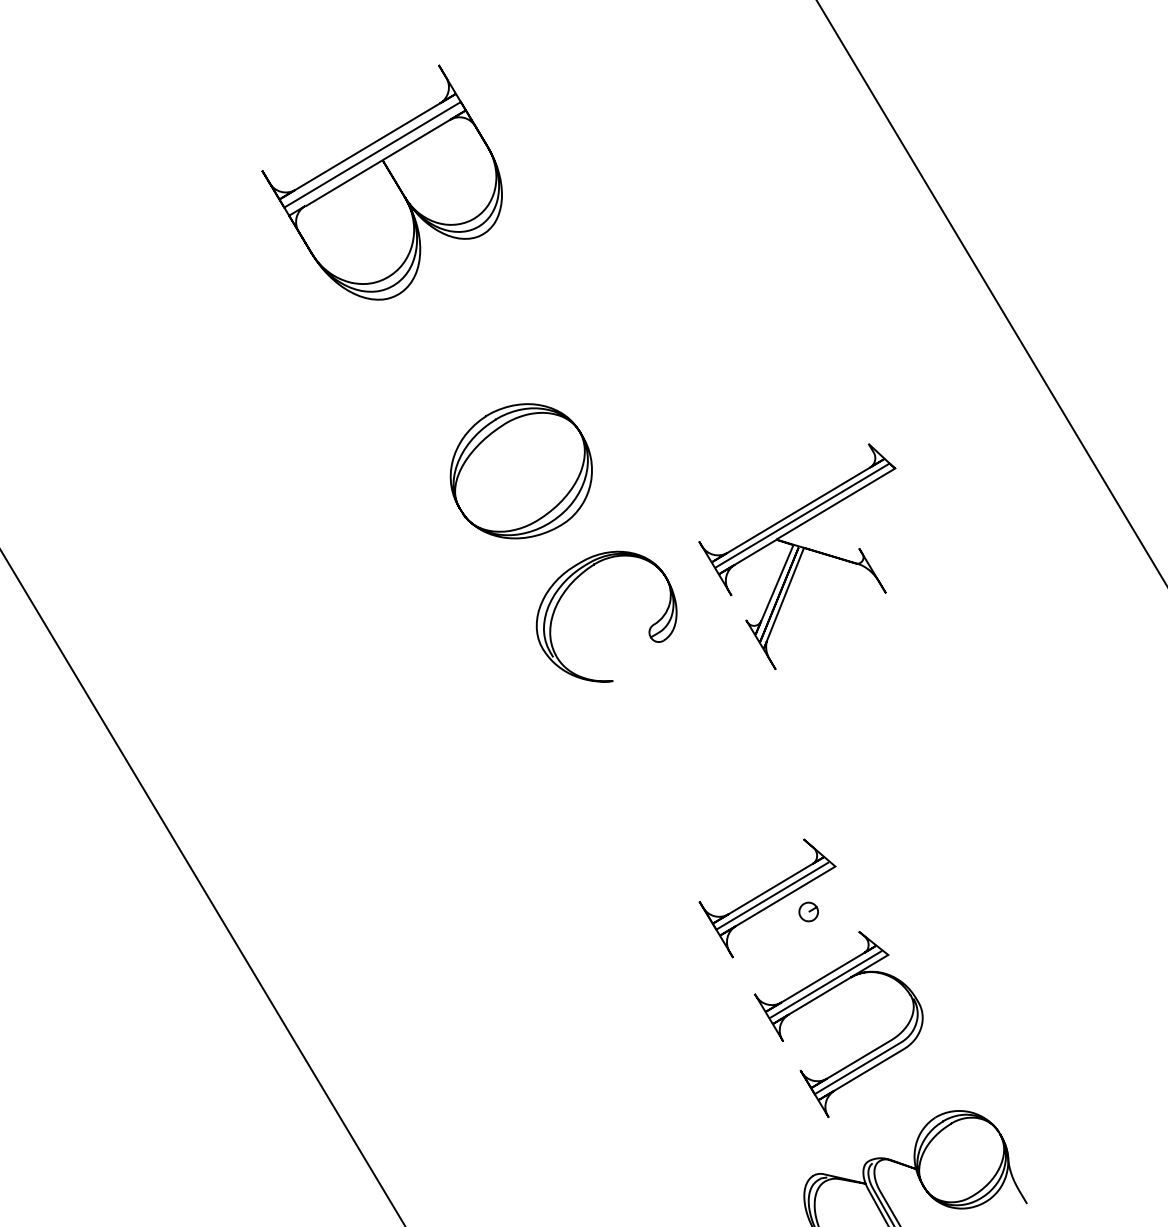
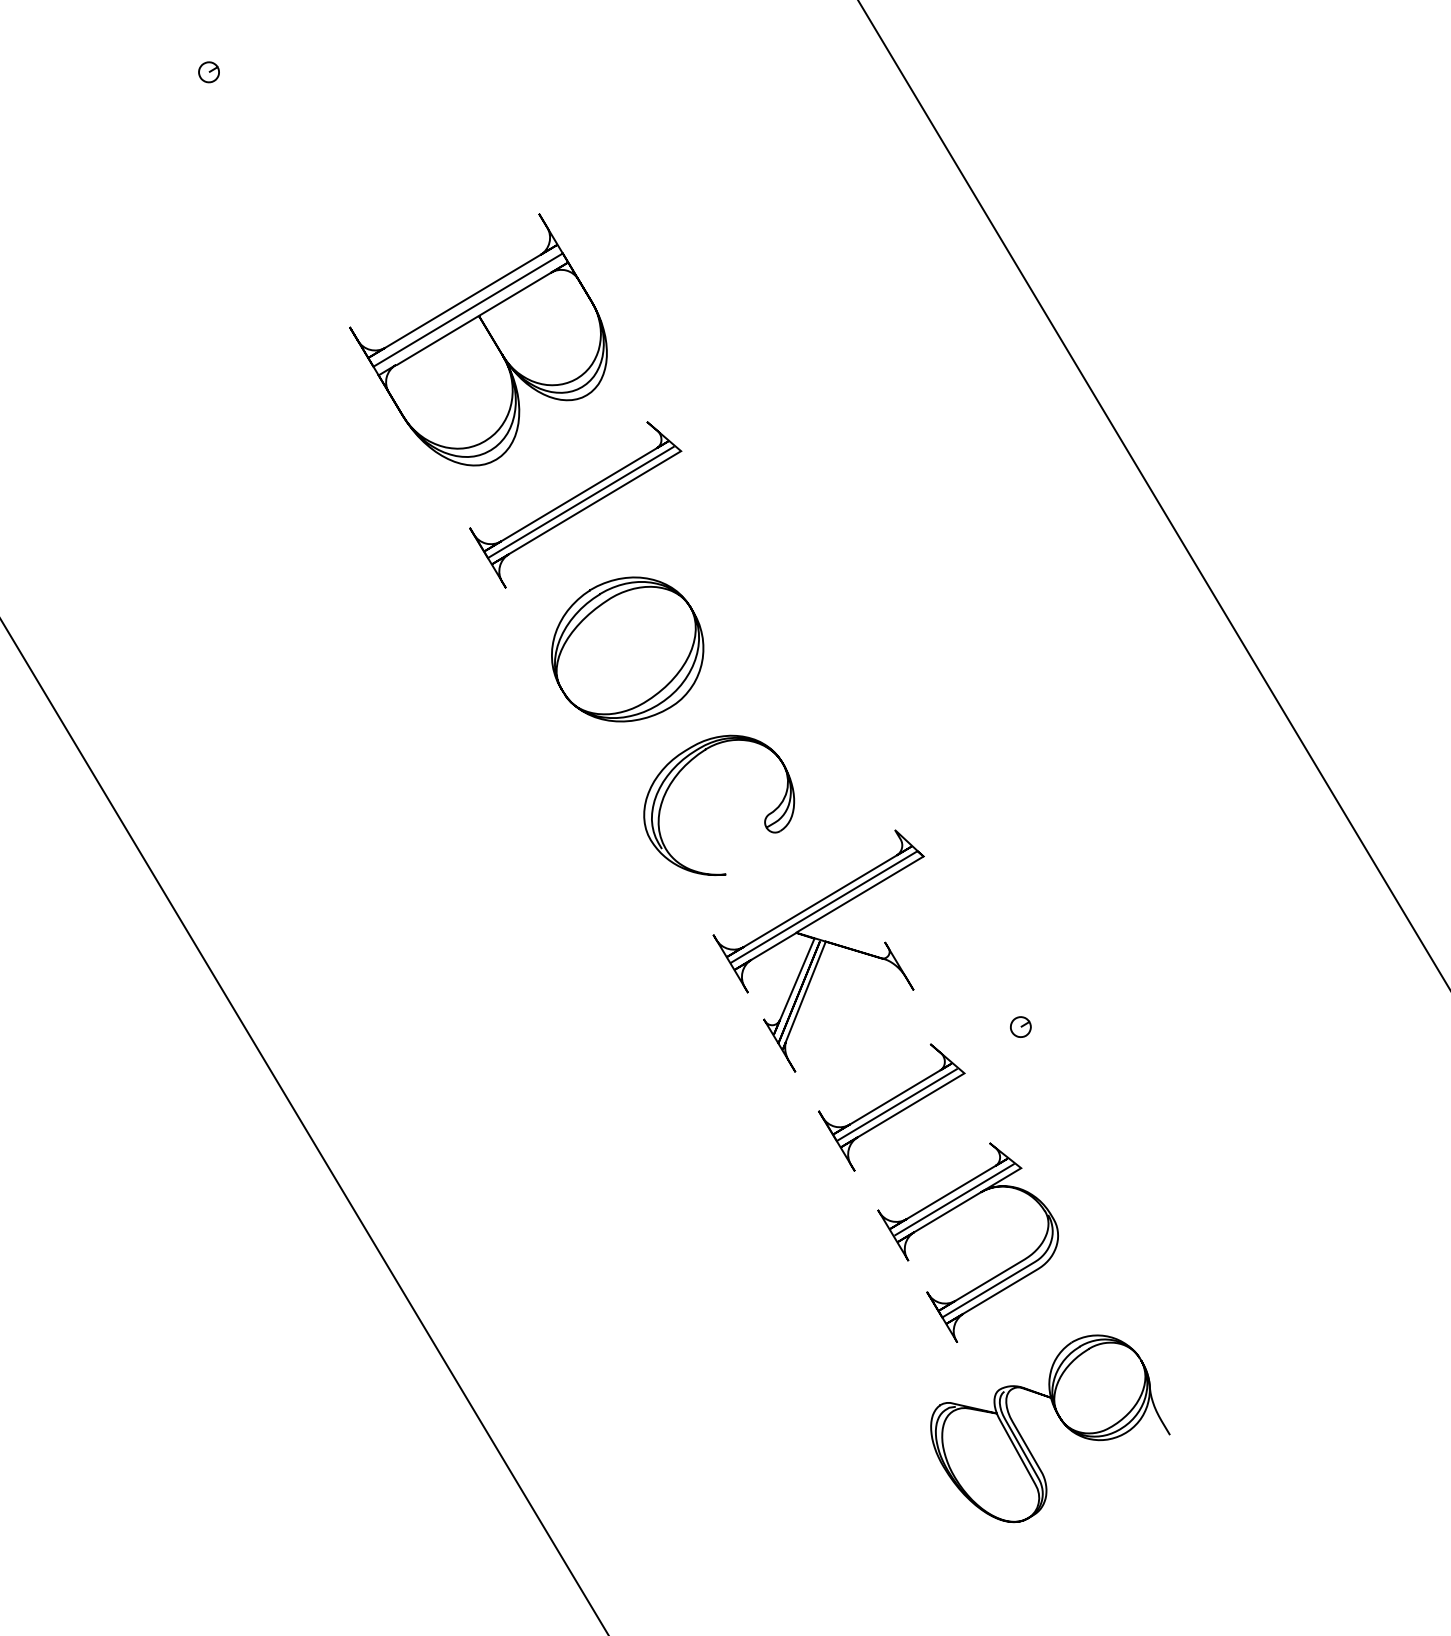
part: (472, 336) -> (575, 504), added
curve: (796, 556) -> (817, 950), moved
curve: (808, 911) -> (1020, 1026), moved

